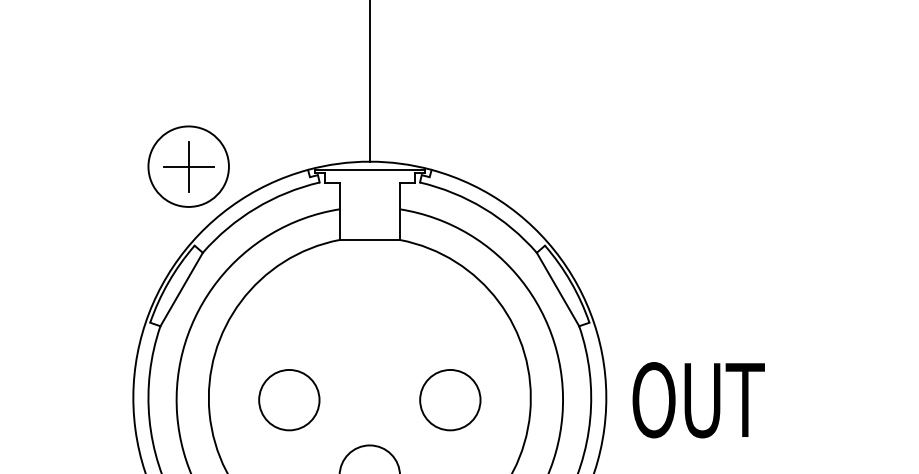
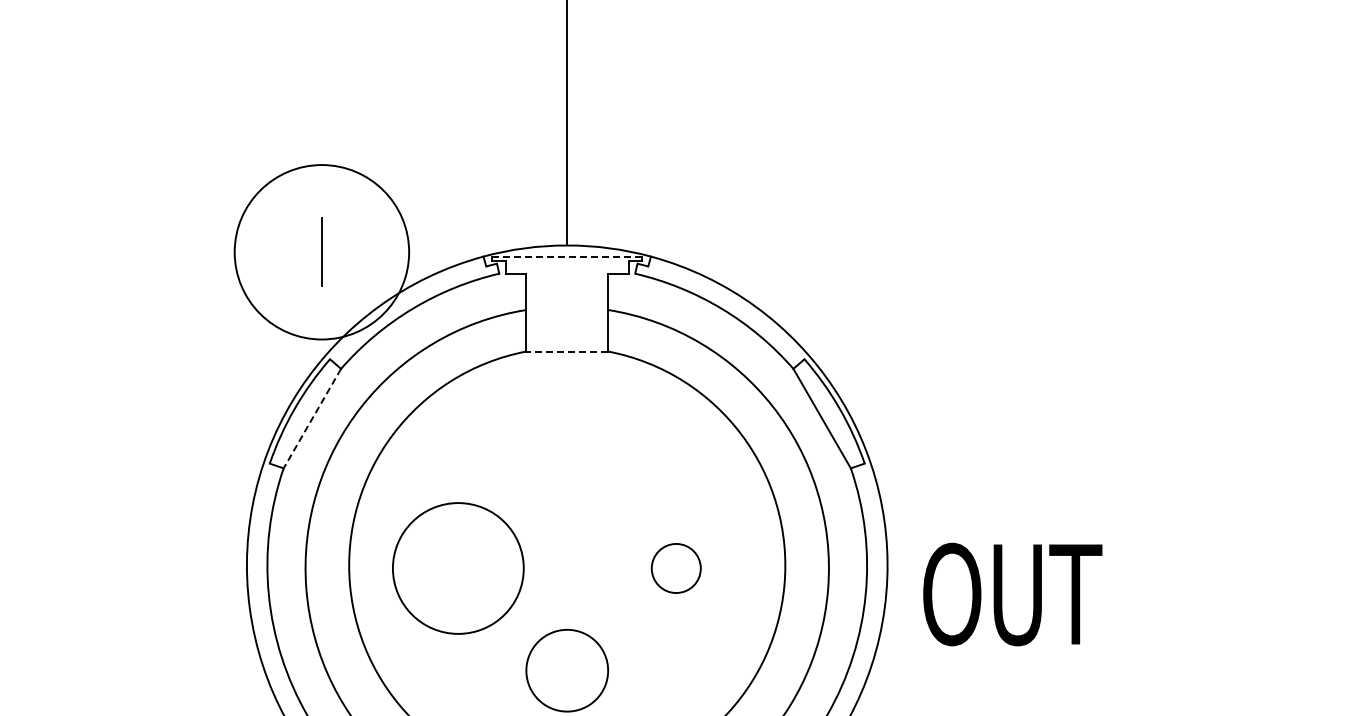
circle: (188, 166) -> (321, 251), size x1.6
line: (188, 166) -> (321, 252), removed
line: (370, 169) -> (567, 256), solid -> dashed
line: (370, 239) -> (567, 351), solid -> dashed
line: (181, 290) -> (312, 419), solid -> dashed
circle: (288, 400) -> (457, 568), size x1.6
circle: (450, 400) -> (676, 568), size x0.6
text: (698, 400) -> (1012, 594), moved

